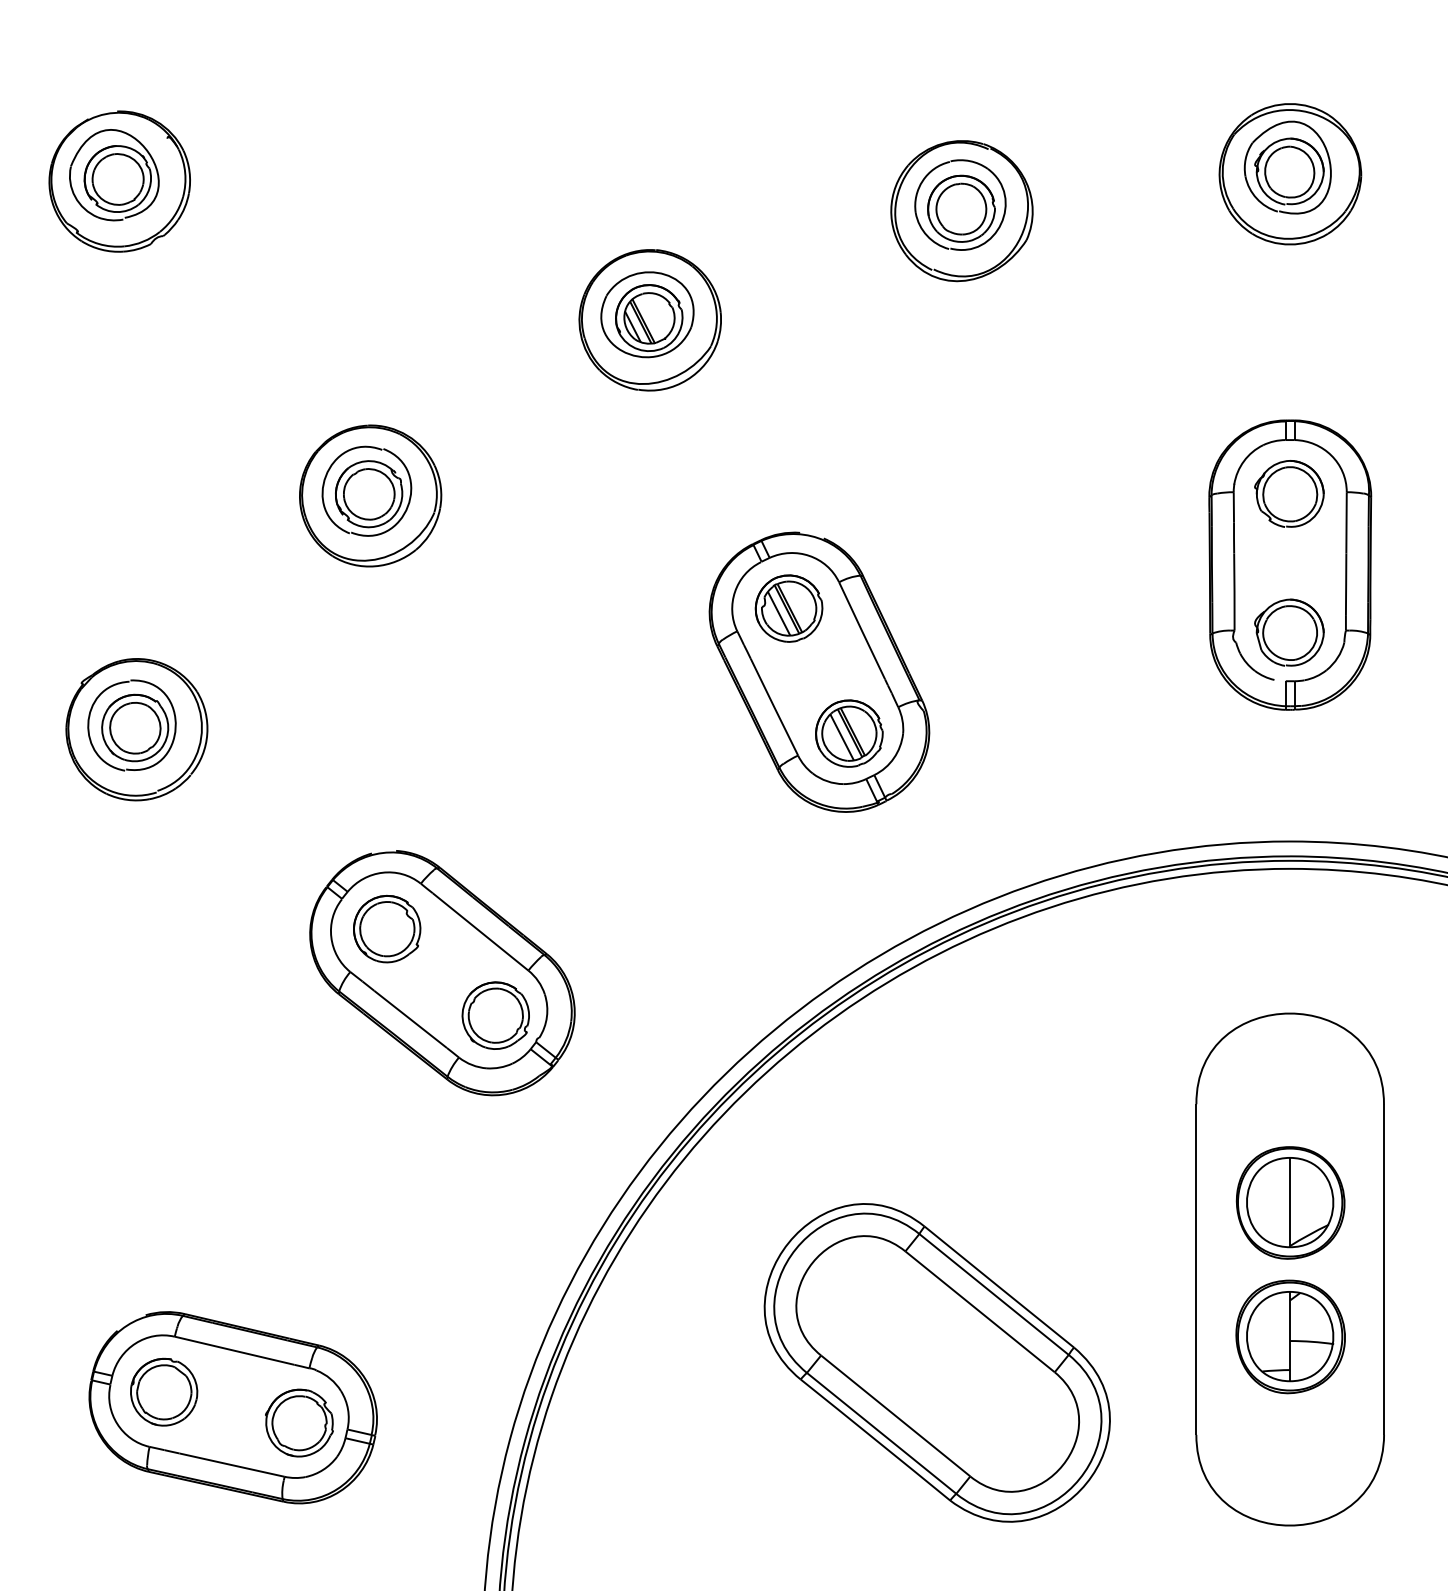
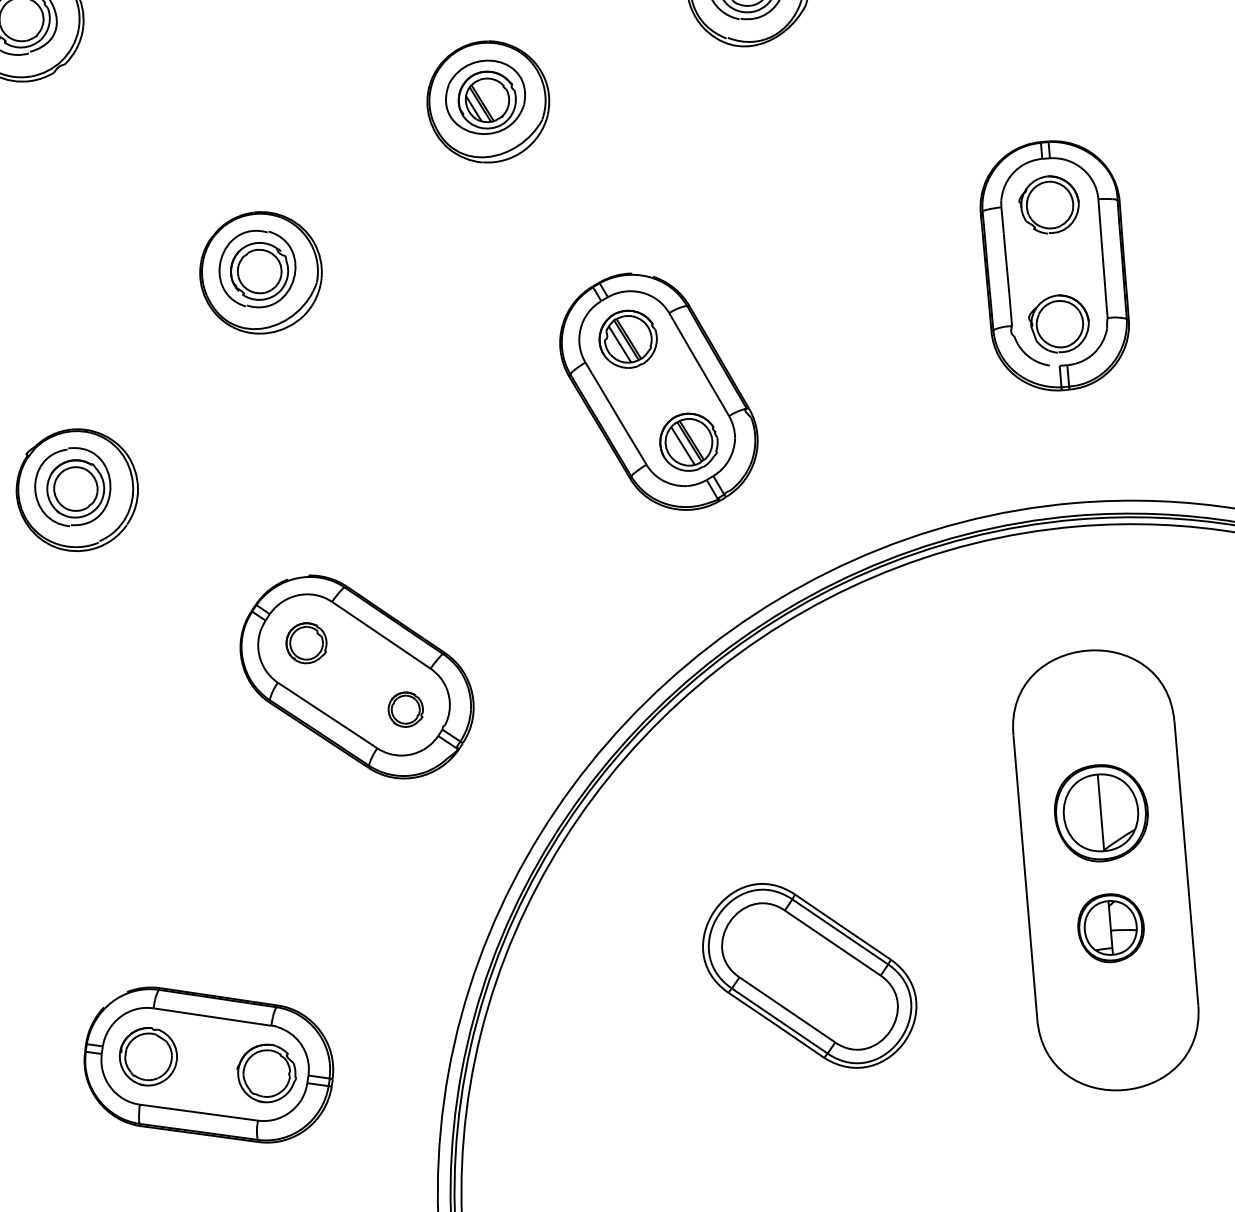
part: (387, 928) -> (306, 642), size x0.7
part: (495, 1015) -> (405, 709), size x0.6
part: (1290, 1336) -> (1110, 927), size x0.7
part: (936, 1362) -> (809, 975), size x0.7

